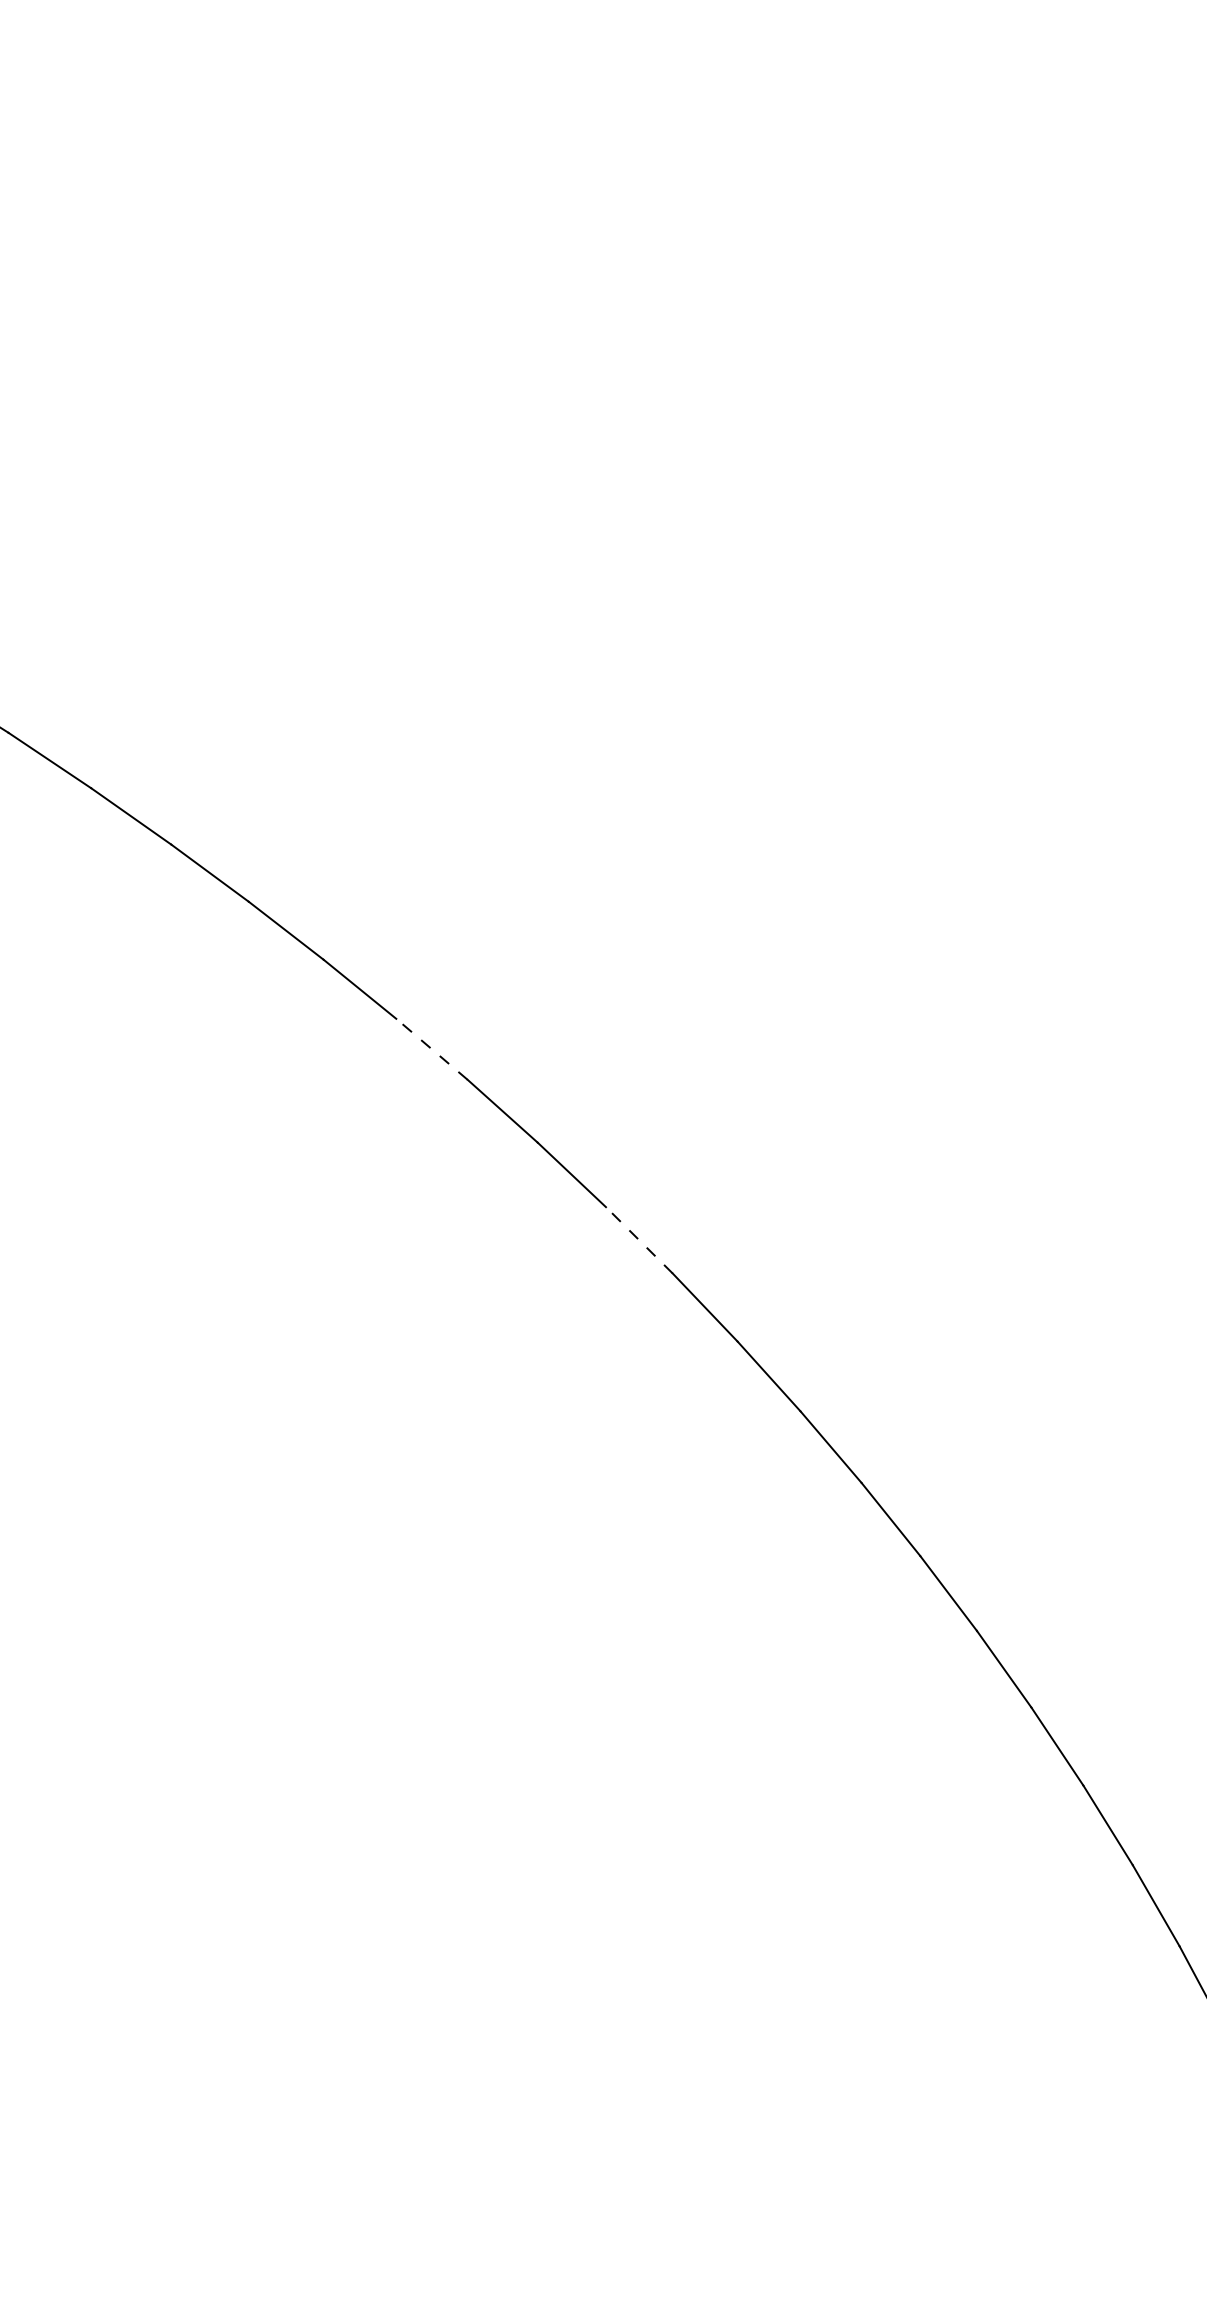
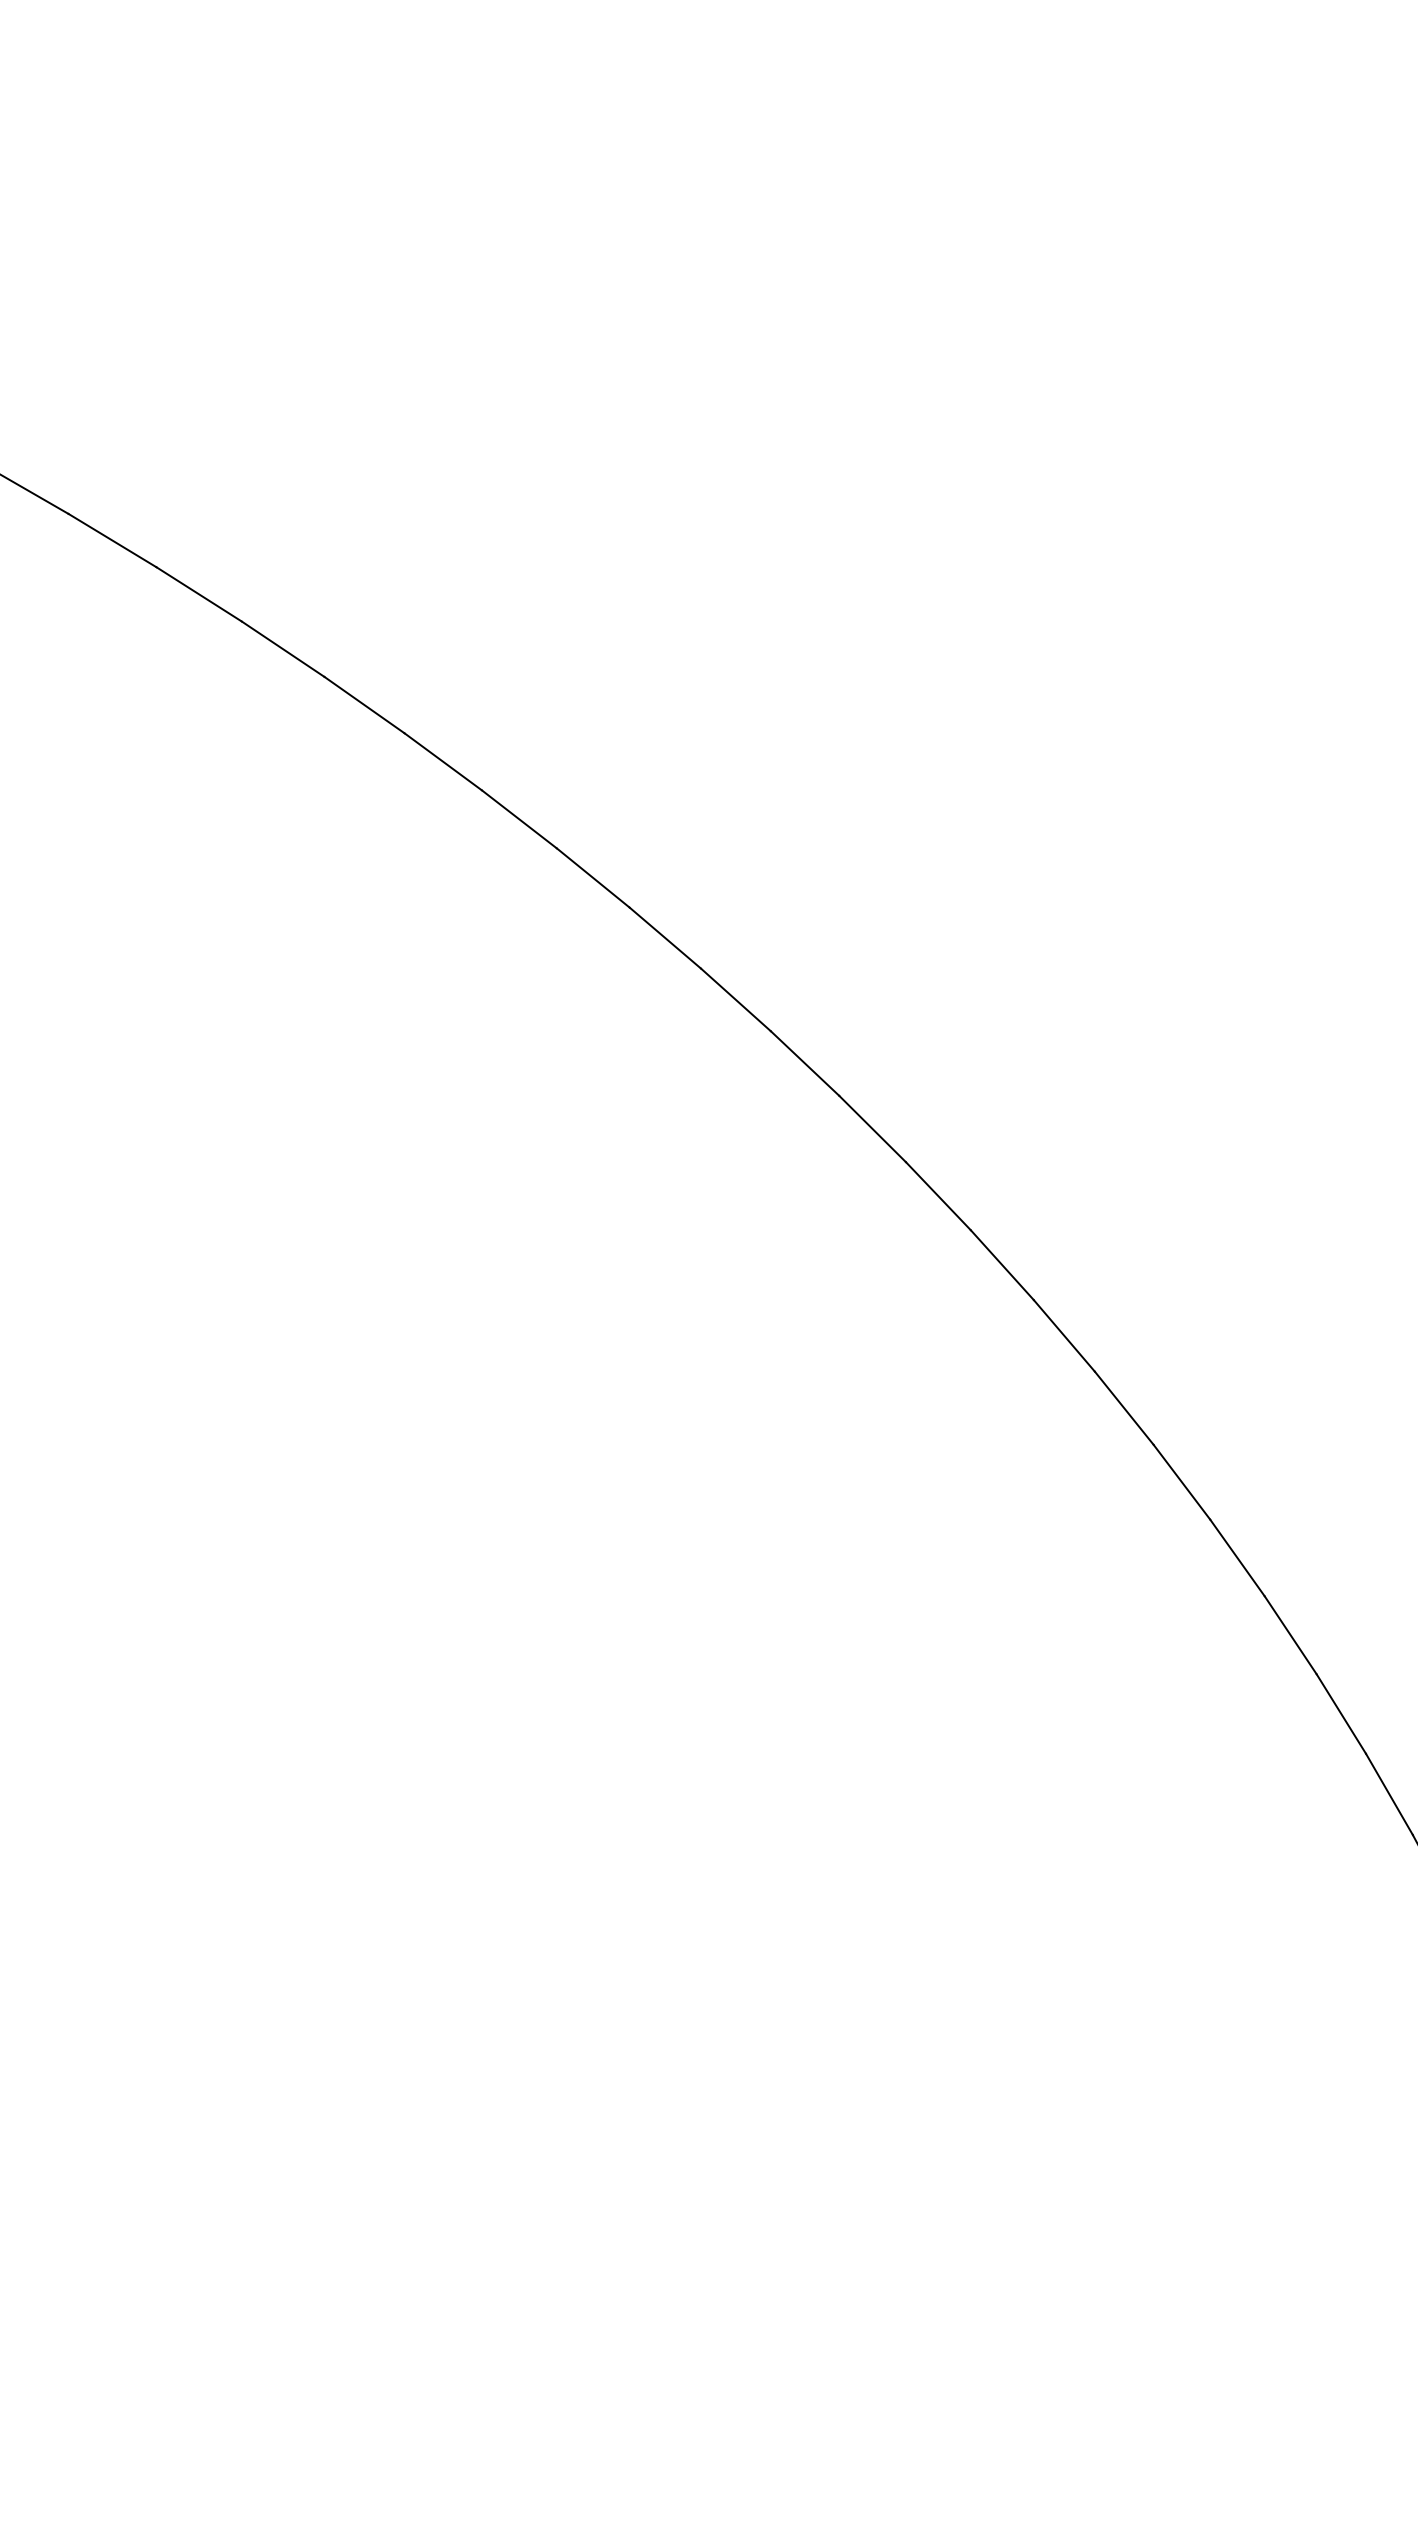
line: (432, 1049) -> (665, 938), dashed -> solid
line: (639, 1239) -> (872, 1128), dashed -> solid

